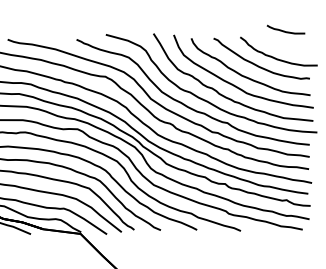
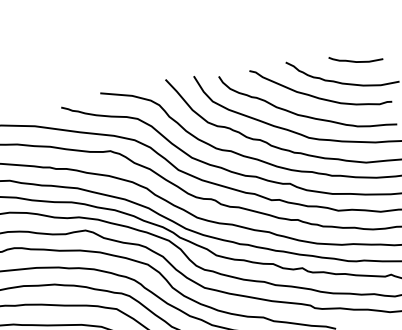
curve: (284, 30) -> (353, 60), moved

